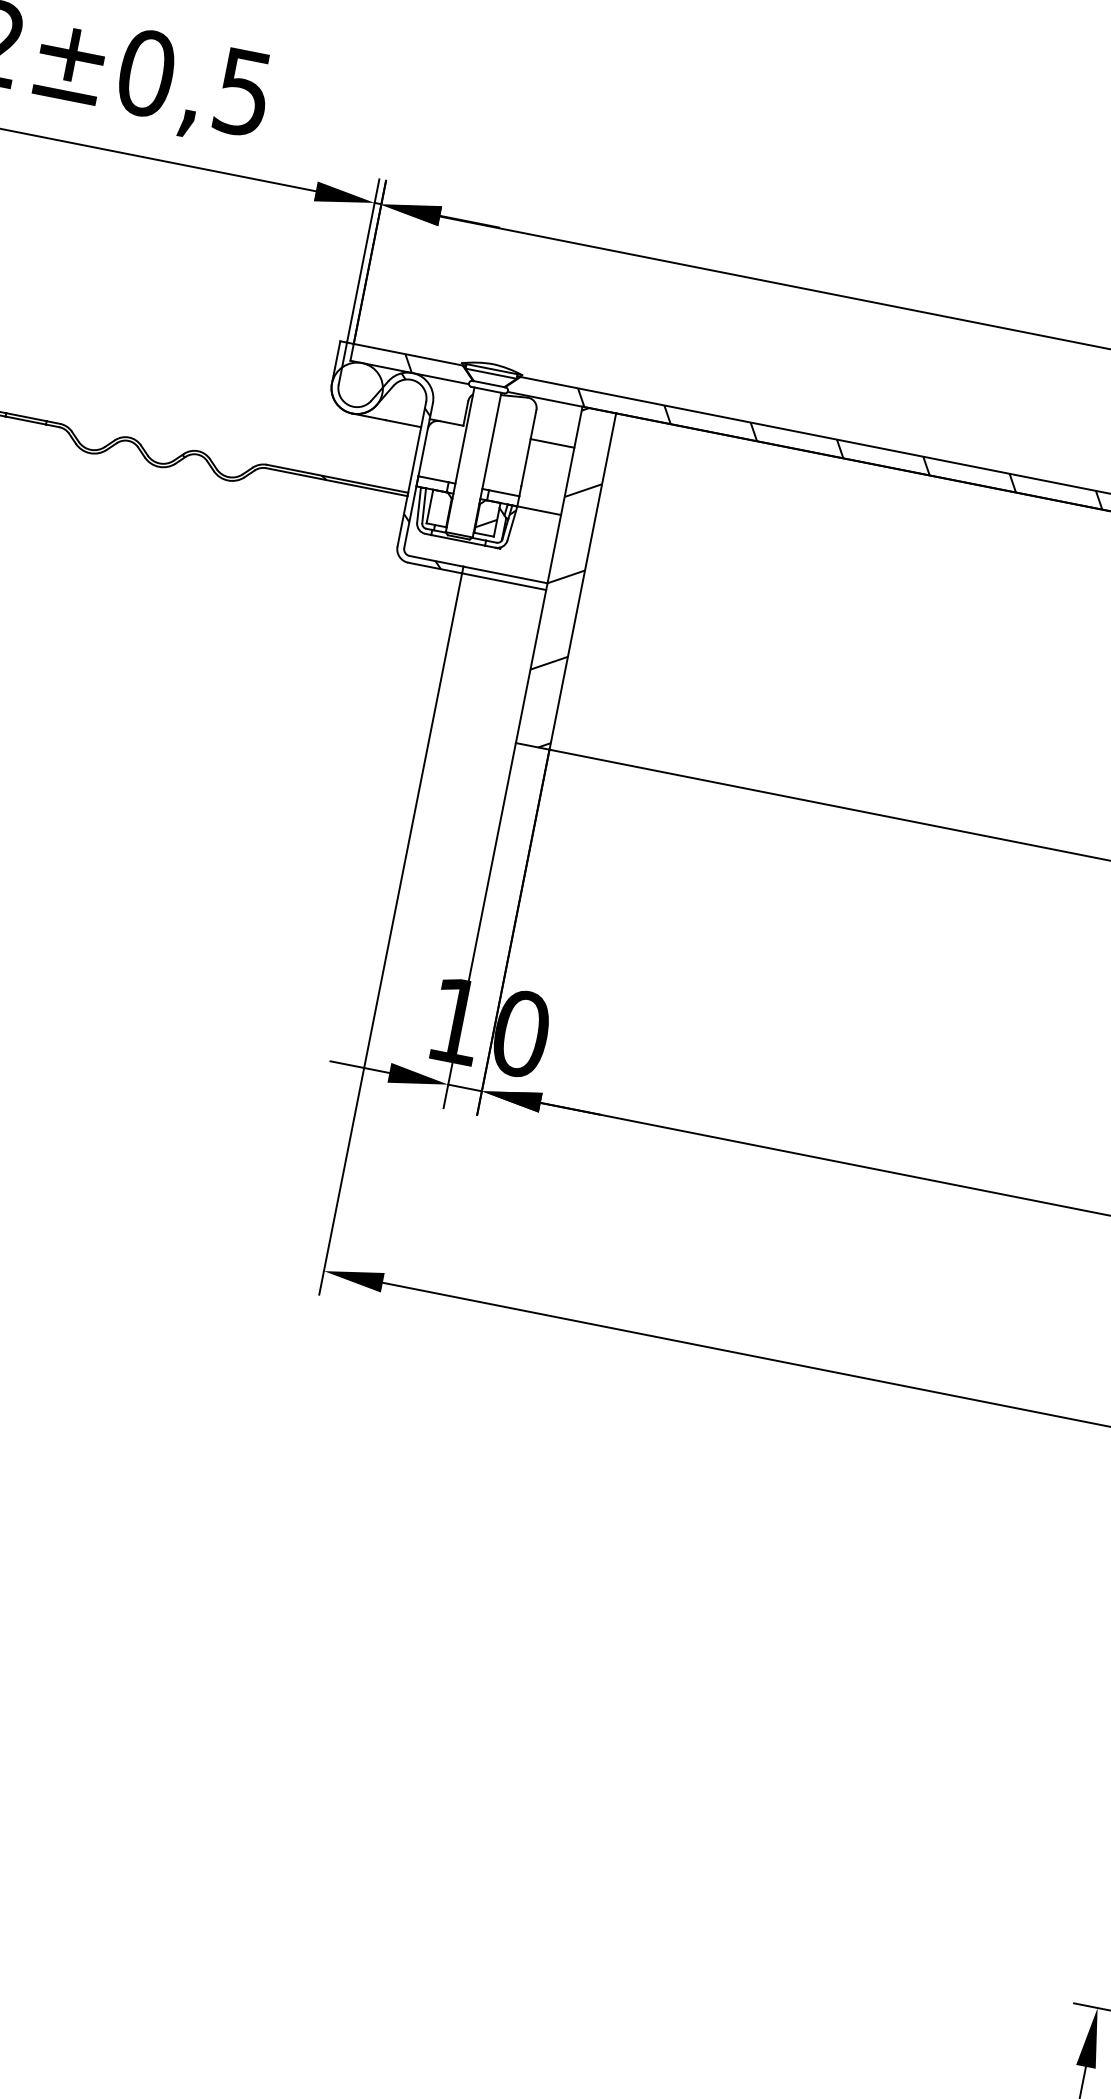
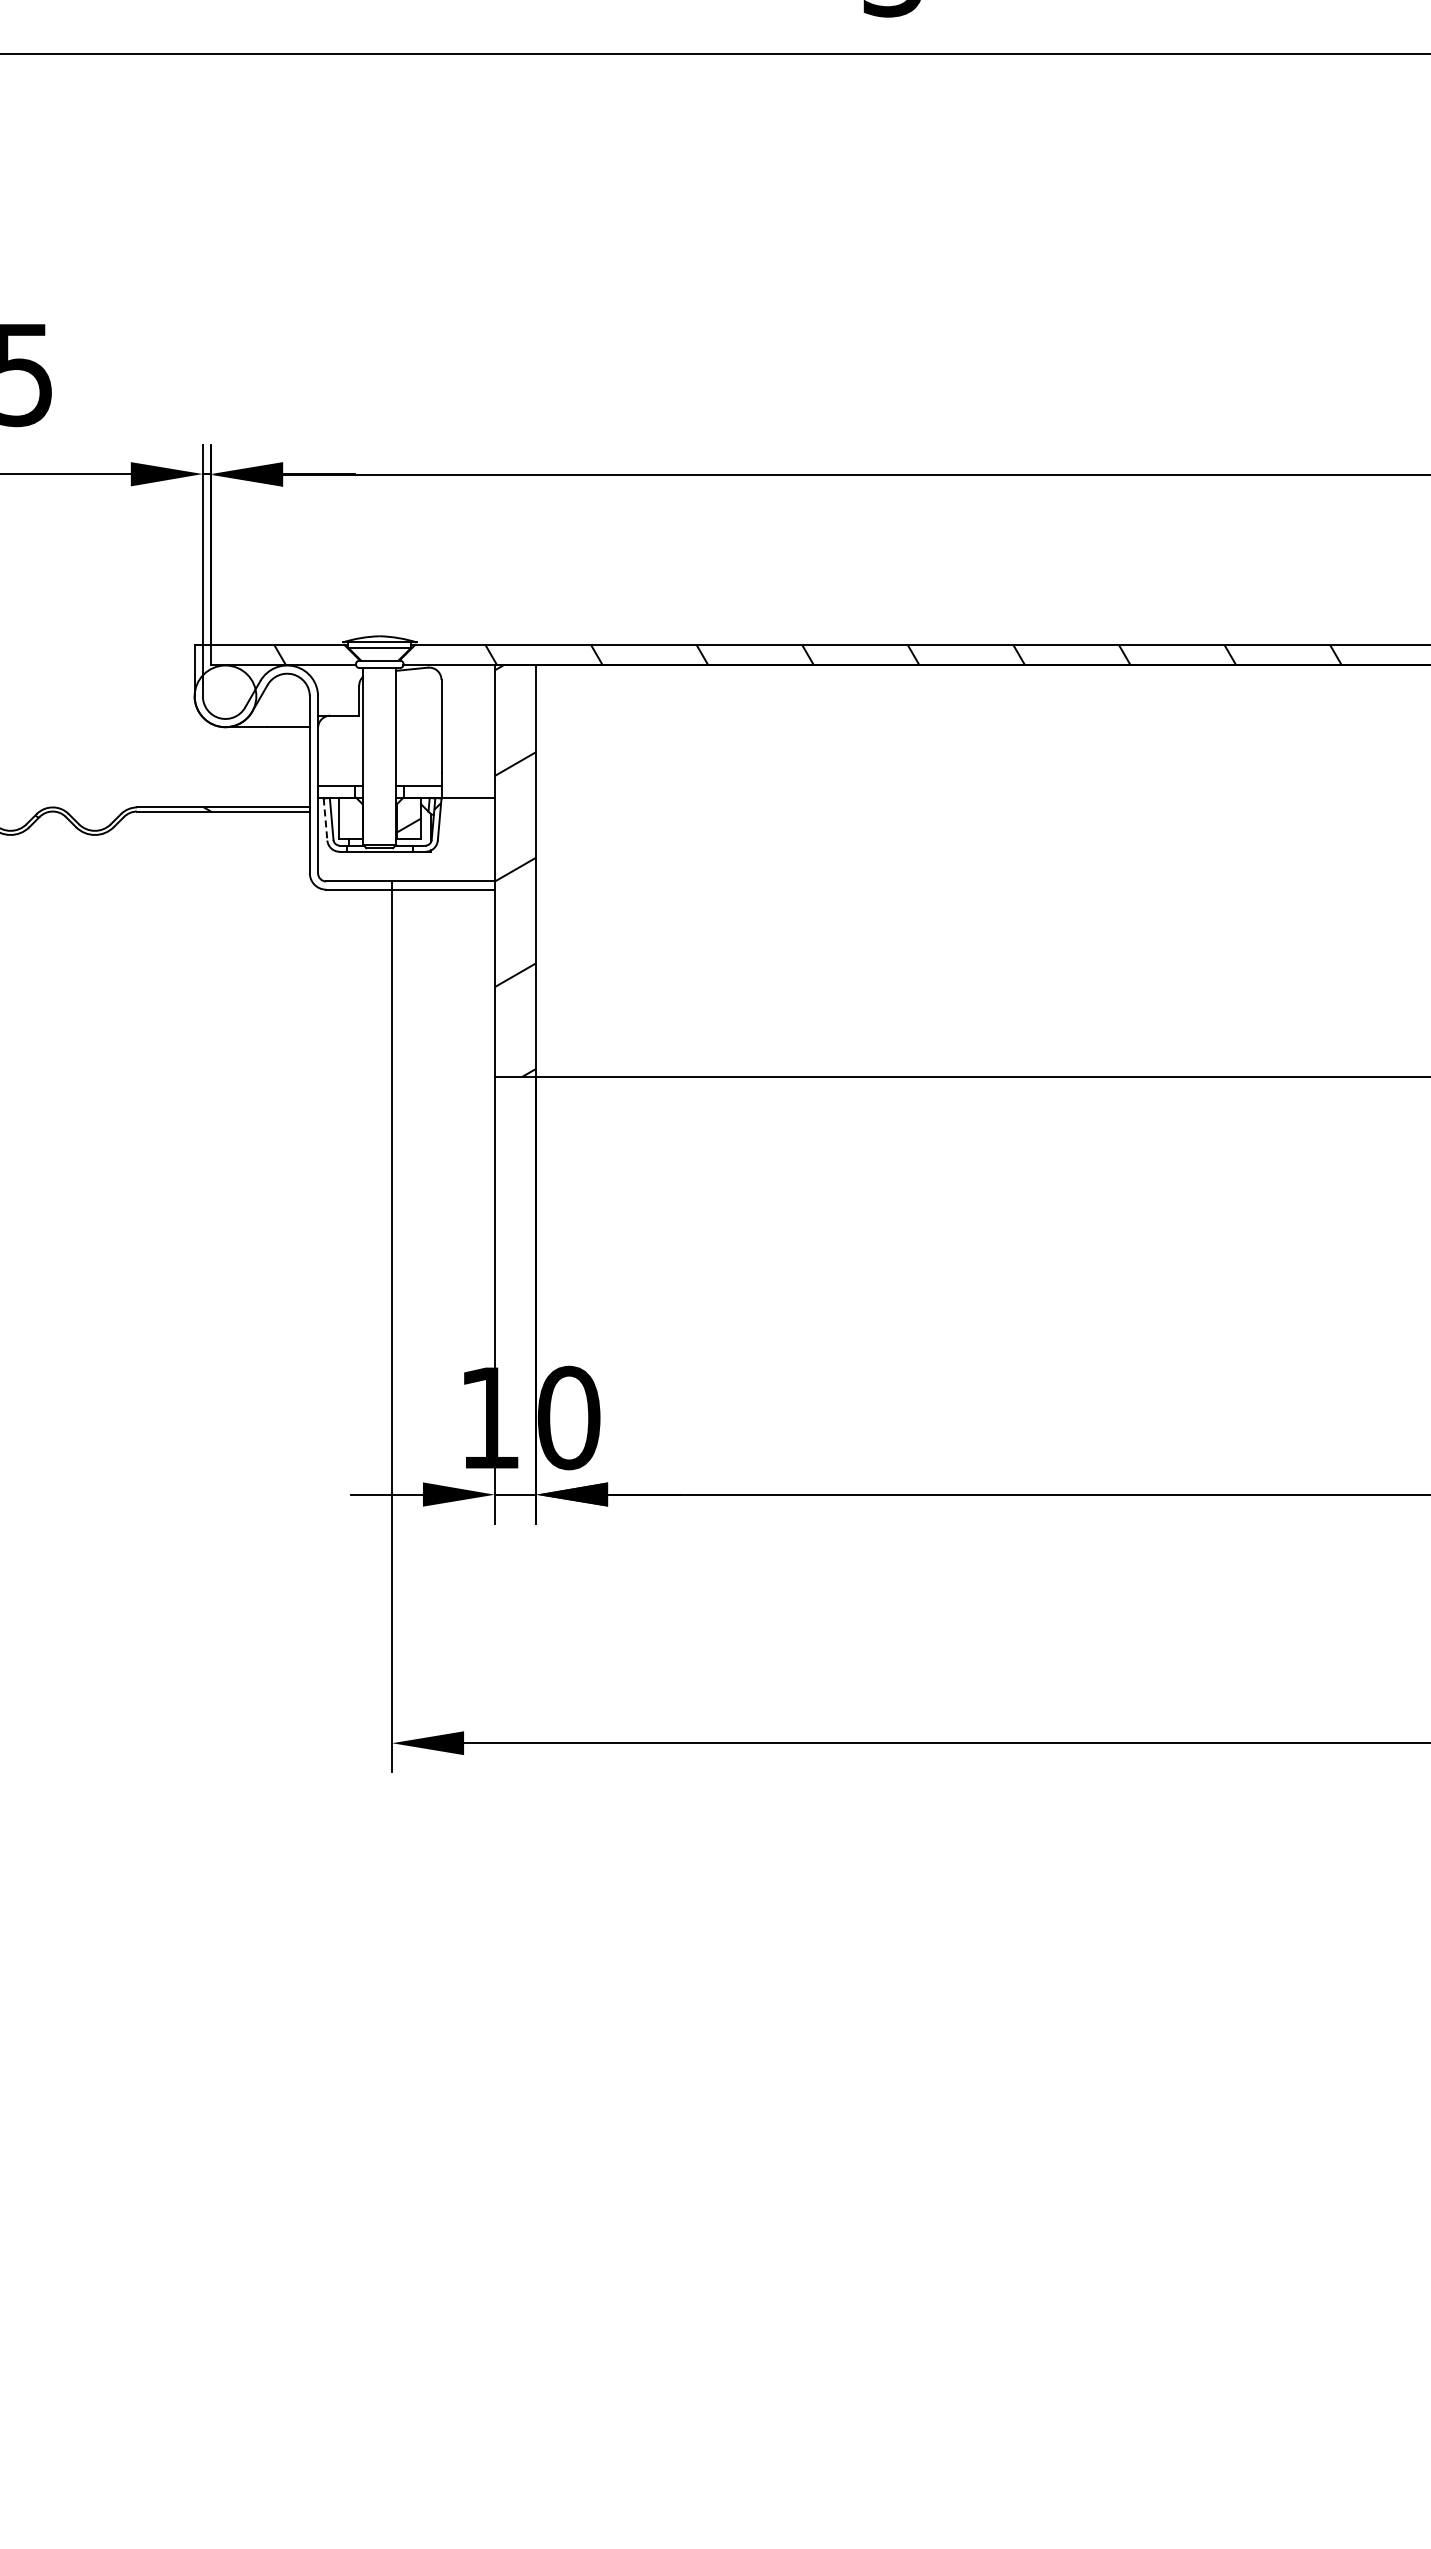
line: (551, 443) -> (467, 715), removed
hatch: (421, 470) -> (320, 778), removed
line: (418, 506) -> (325, 820), solid -> dashed

